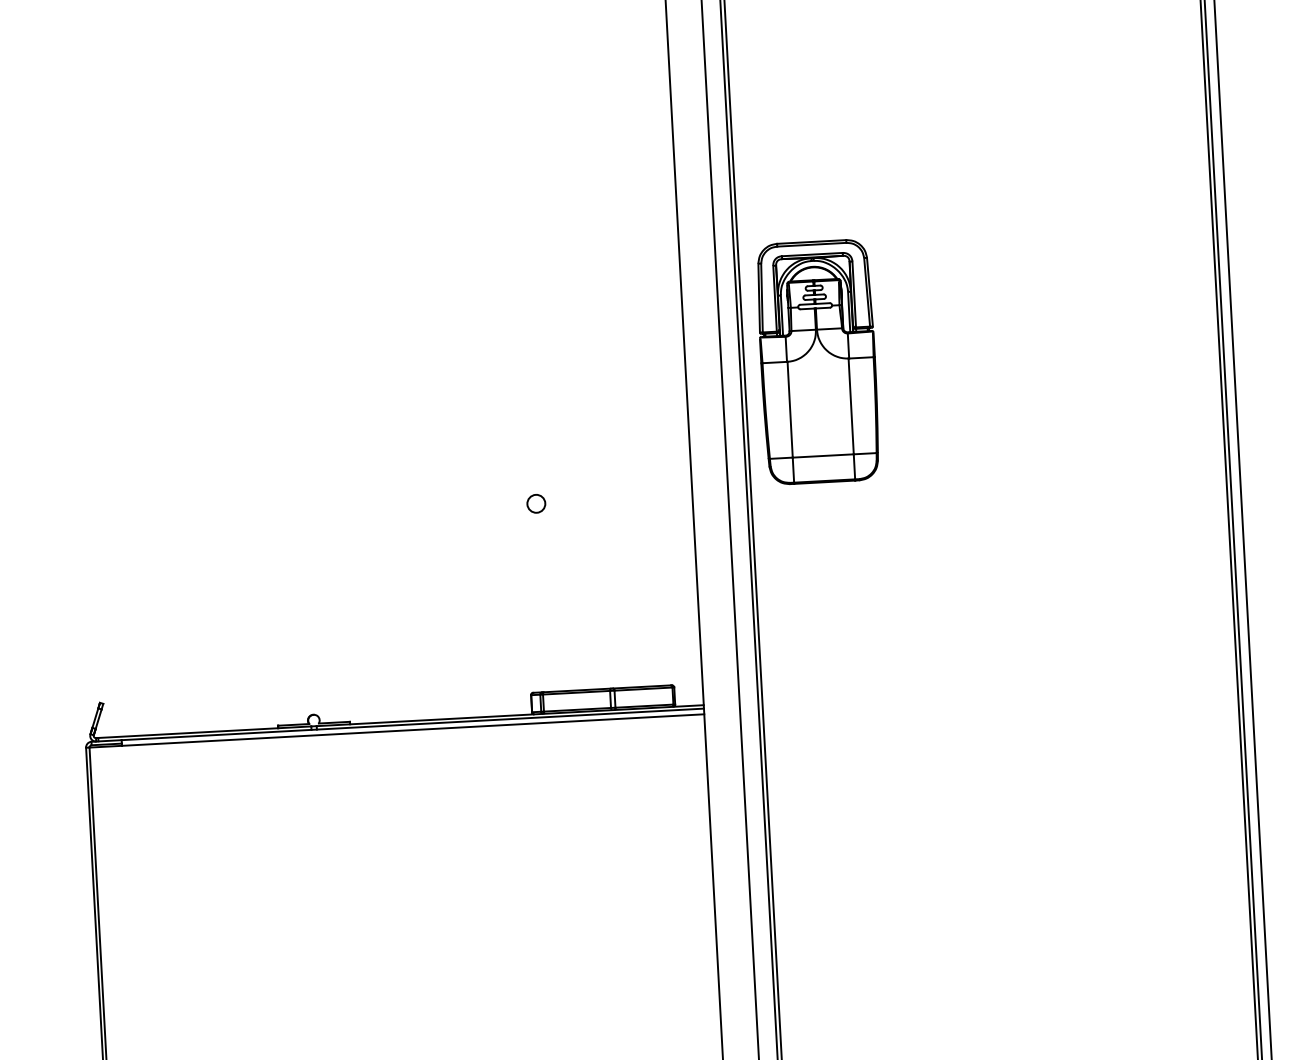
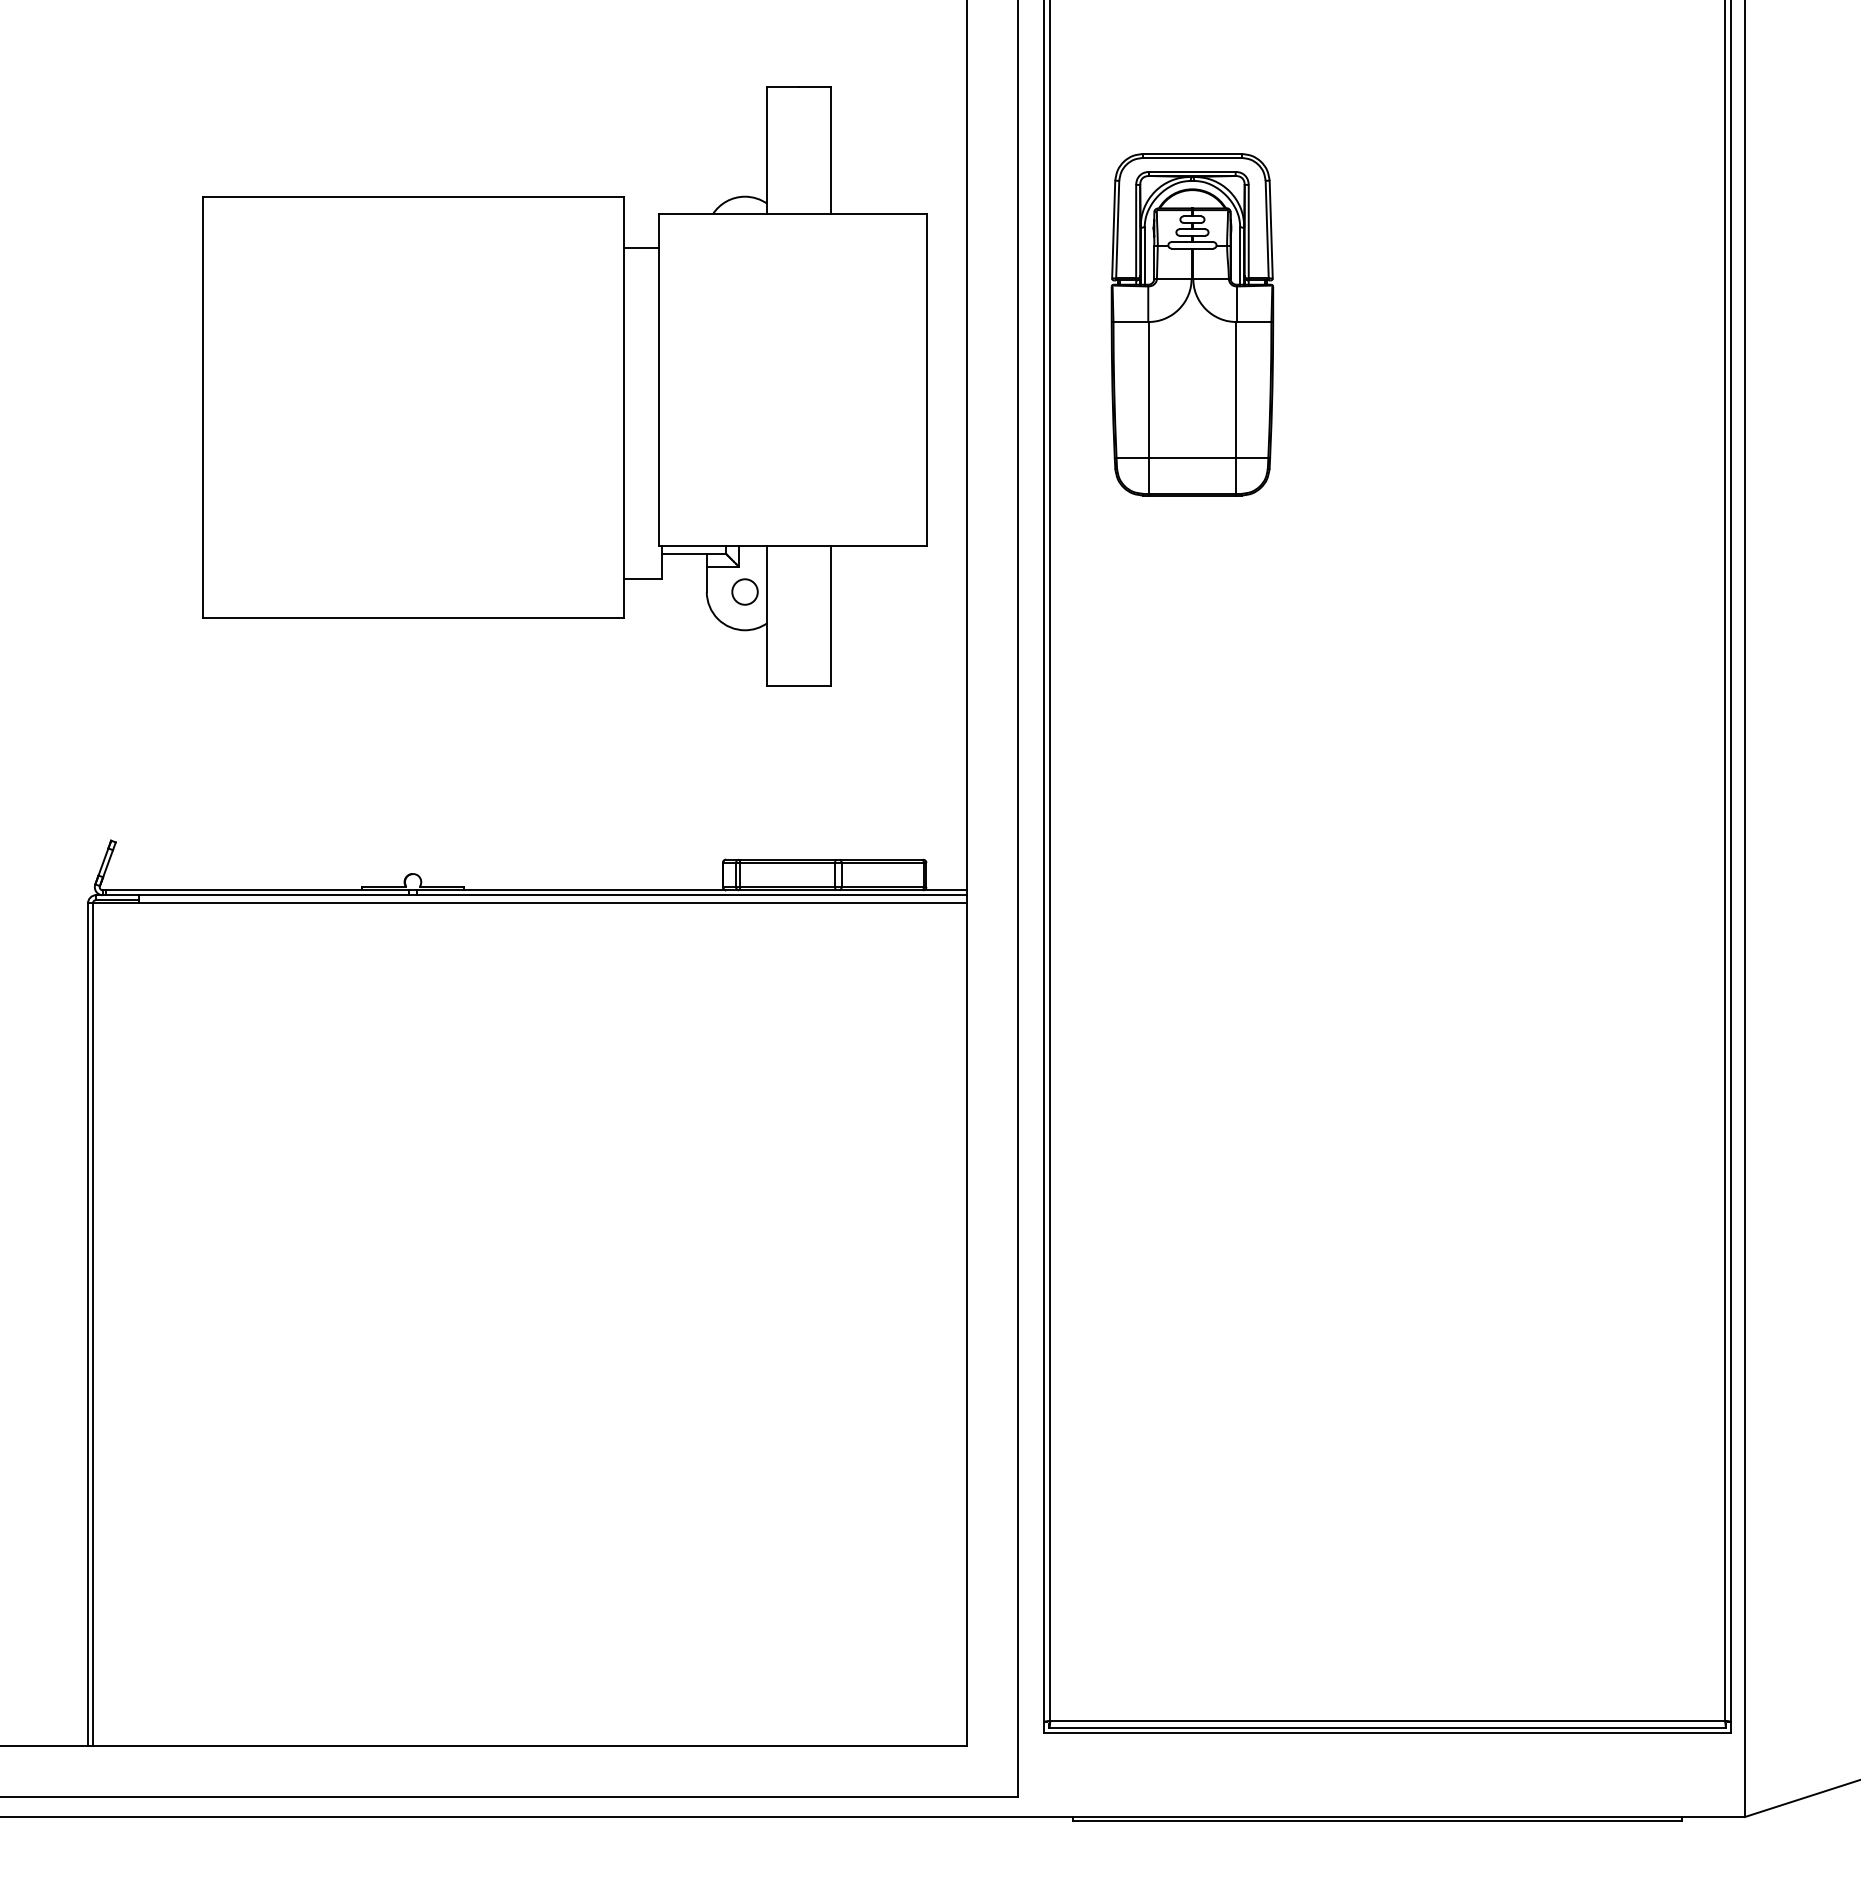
part: (818, 361) -> (1192, 324), moved
part: (401, 366) -> (564, 386), added

